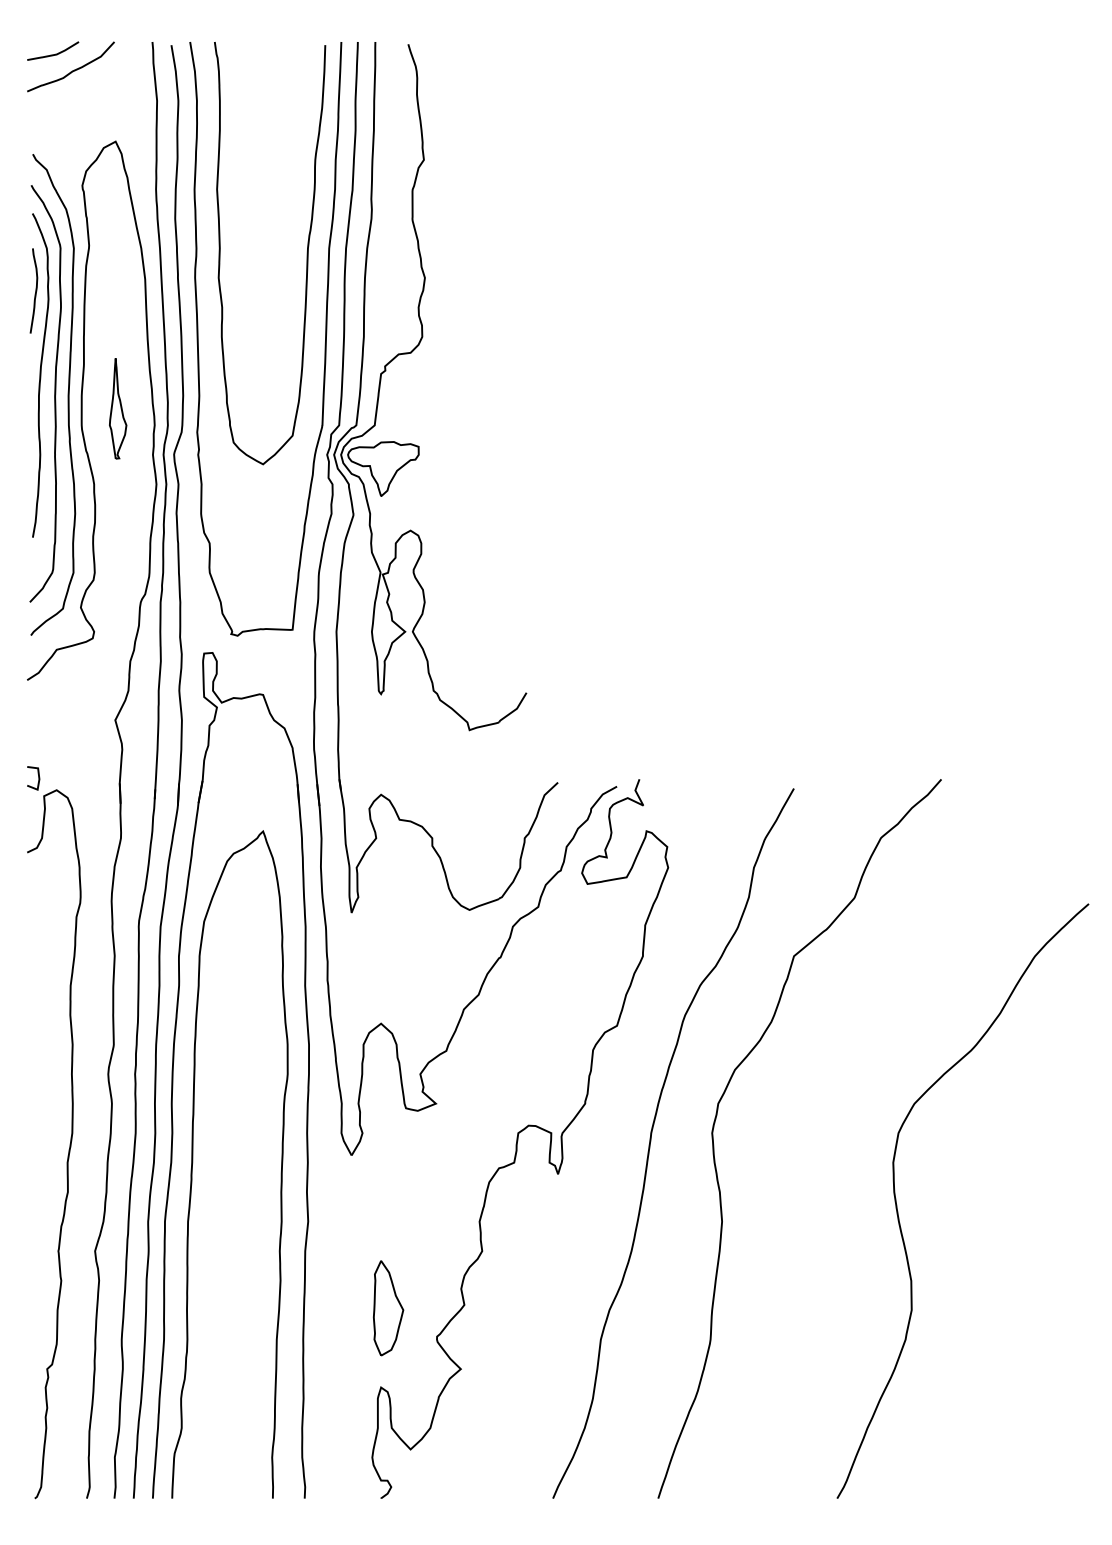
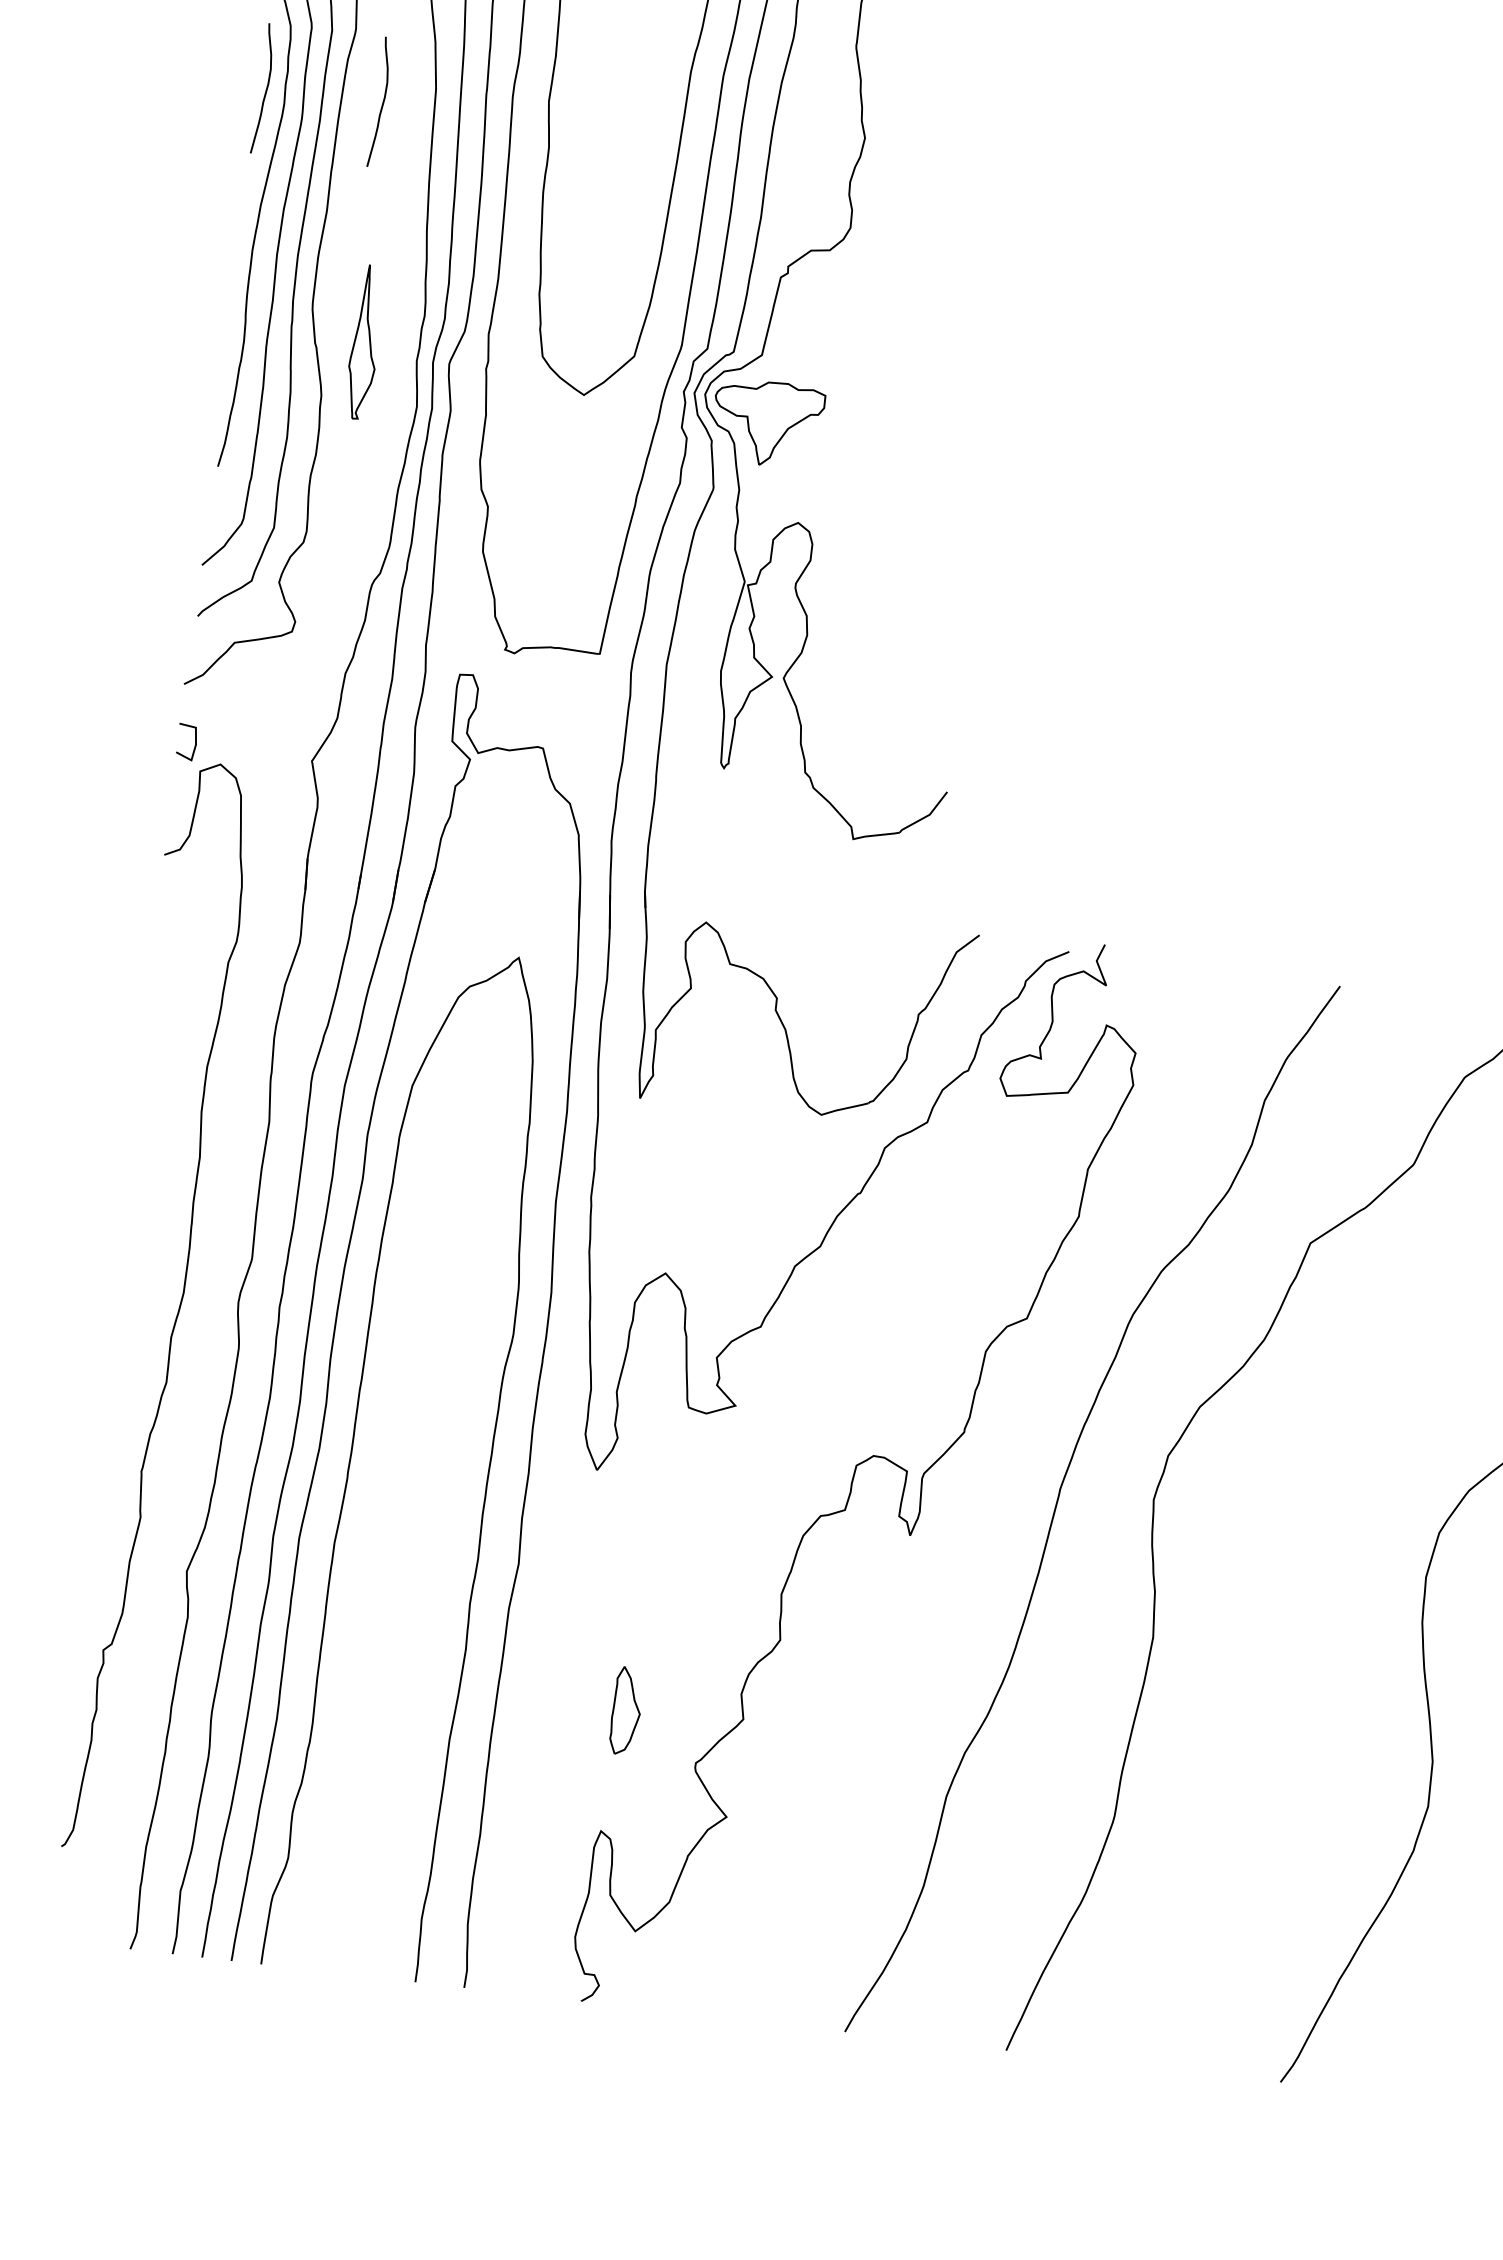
curve: (111, 290) -> (382, 101), added
part: (118, 408) -> (365, 342), moved
part: (70, 1137) -> (180, 1299), moved
part: (388, 1308) -> (626, 1711), size x0.6

